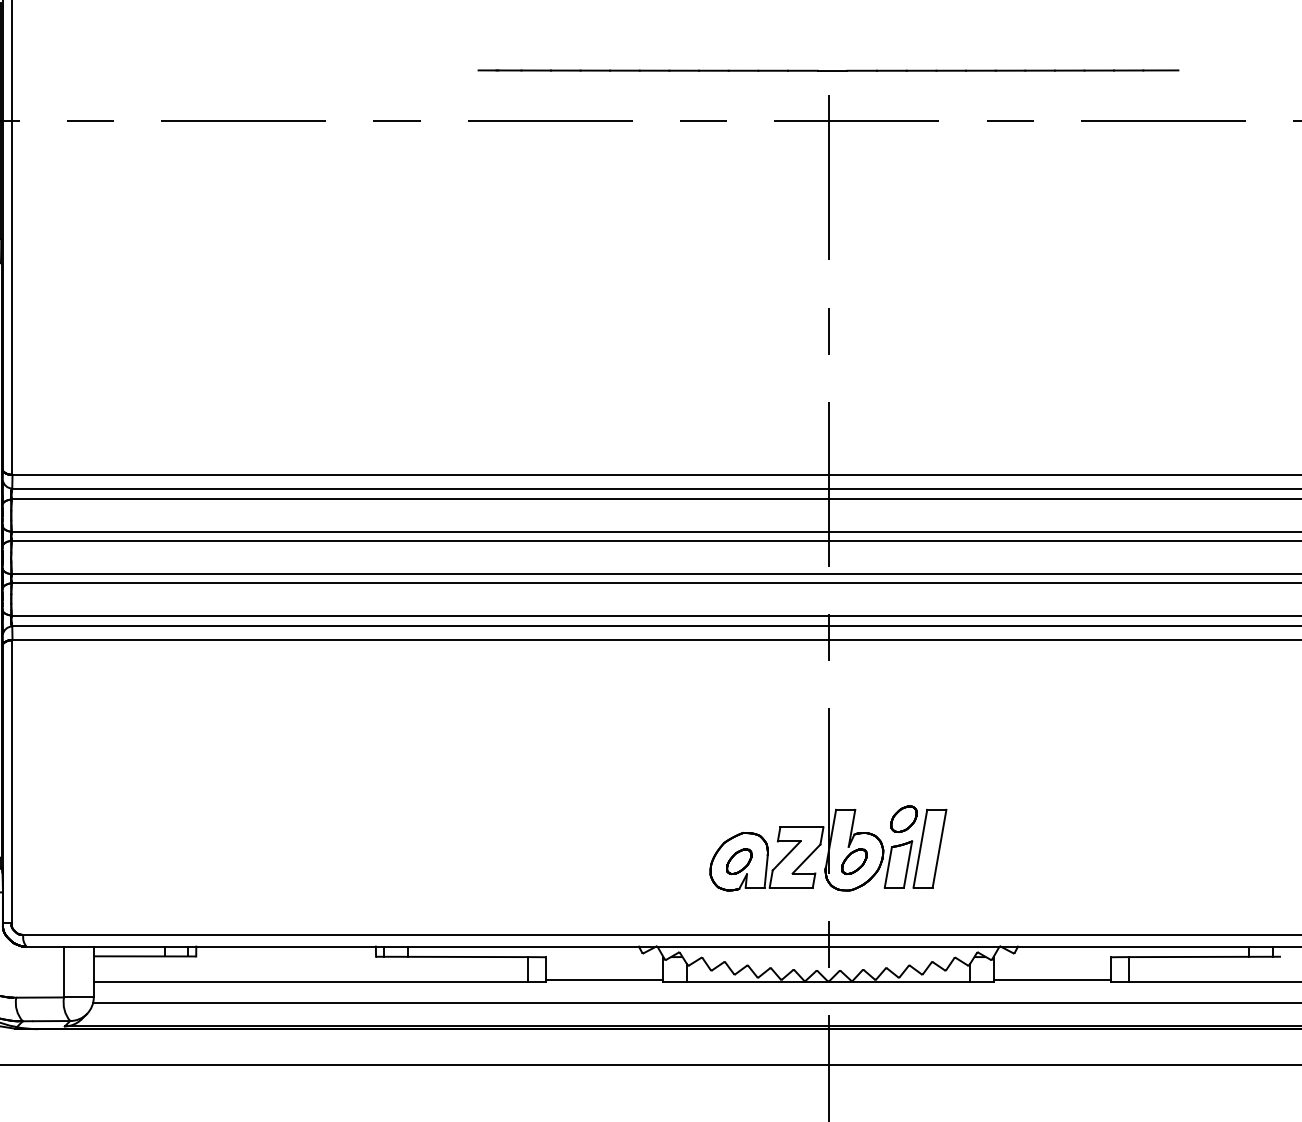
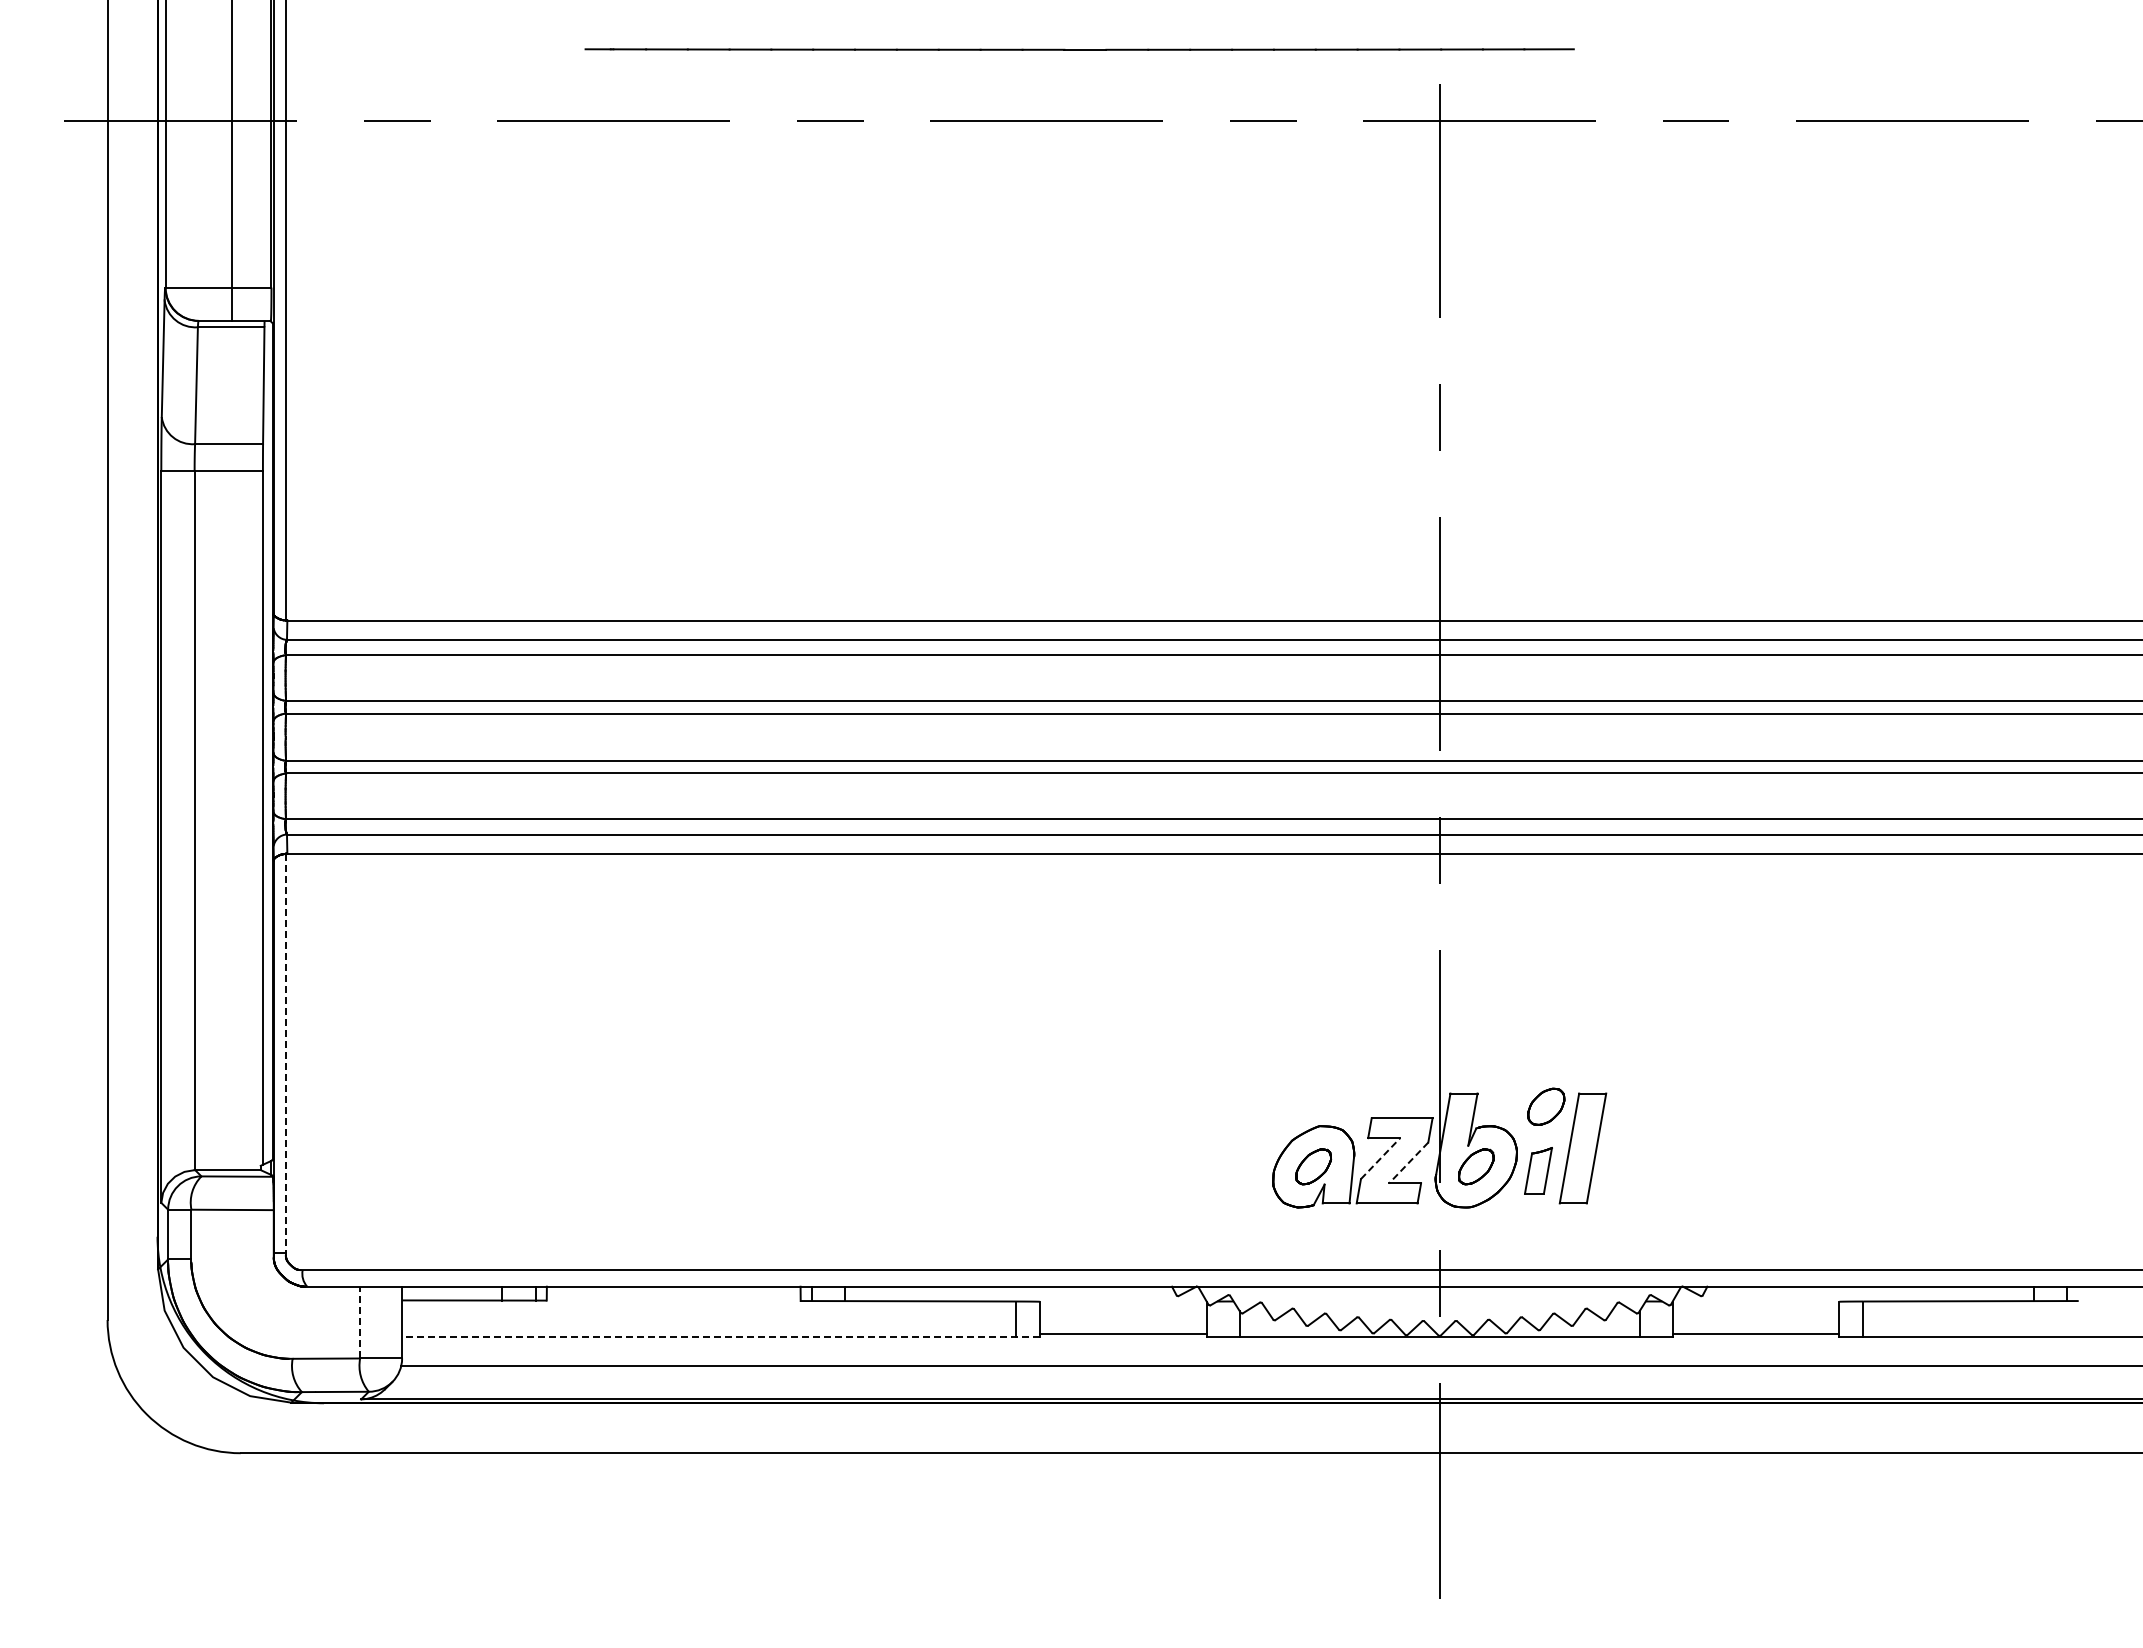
line: (828, 70) -> (1079, 49), moved
line: (11, 782) -> (285, 1054), solid -> dashed
line: (786, 855) -> (1380, 1158), solid -> dashed
line: (806, 859) -> (1408, 1163), solid -> dashed
part: (898, 864) -> (1538, 1170), size x0.7
line: (64, 971) -> (360, 1322), solid -> dashed
line: (319, 981) -> (721, 1336), solid -> dashed

